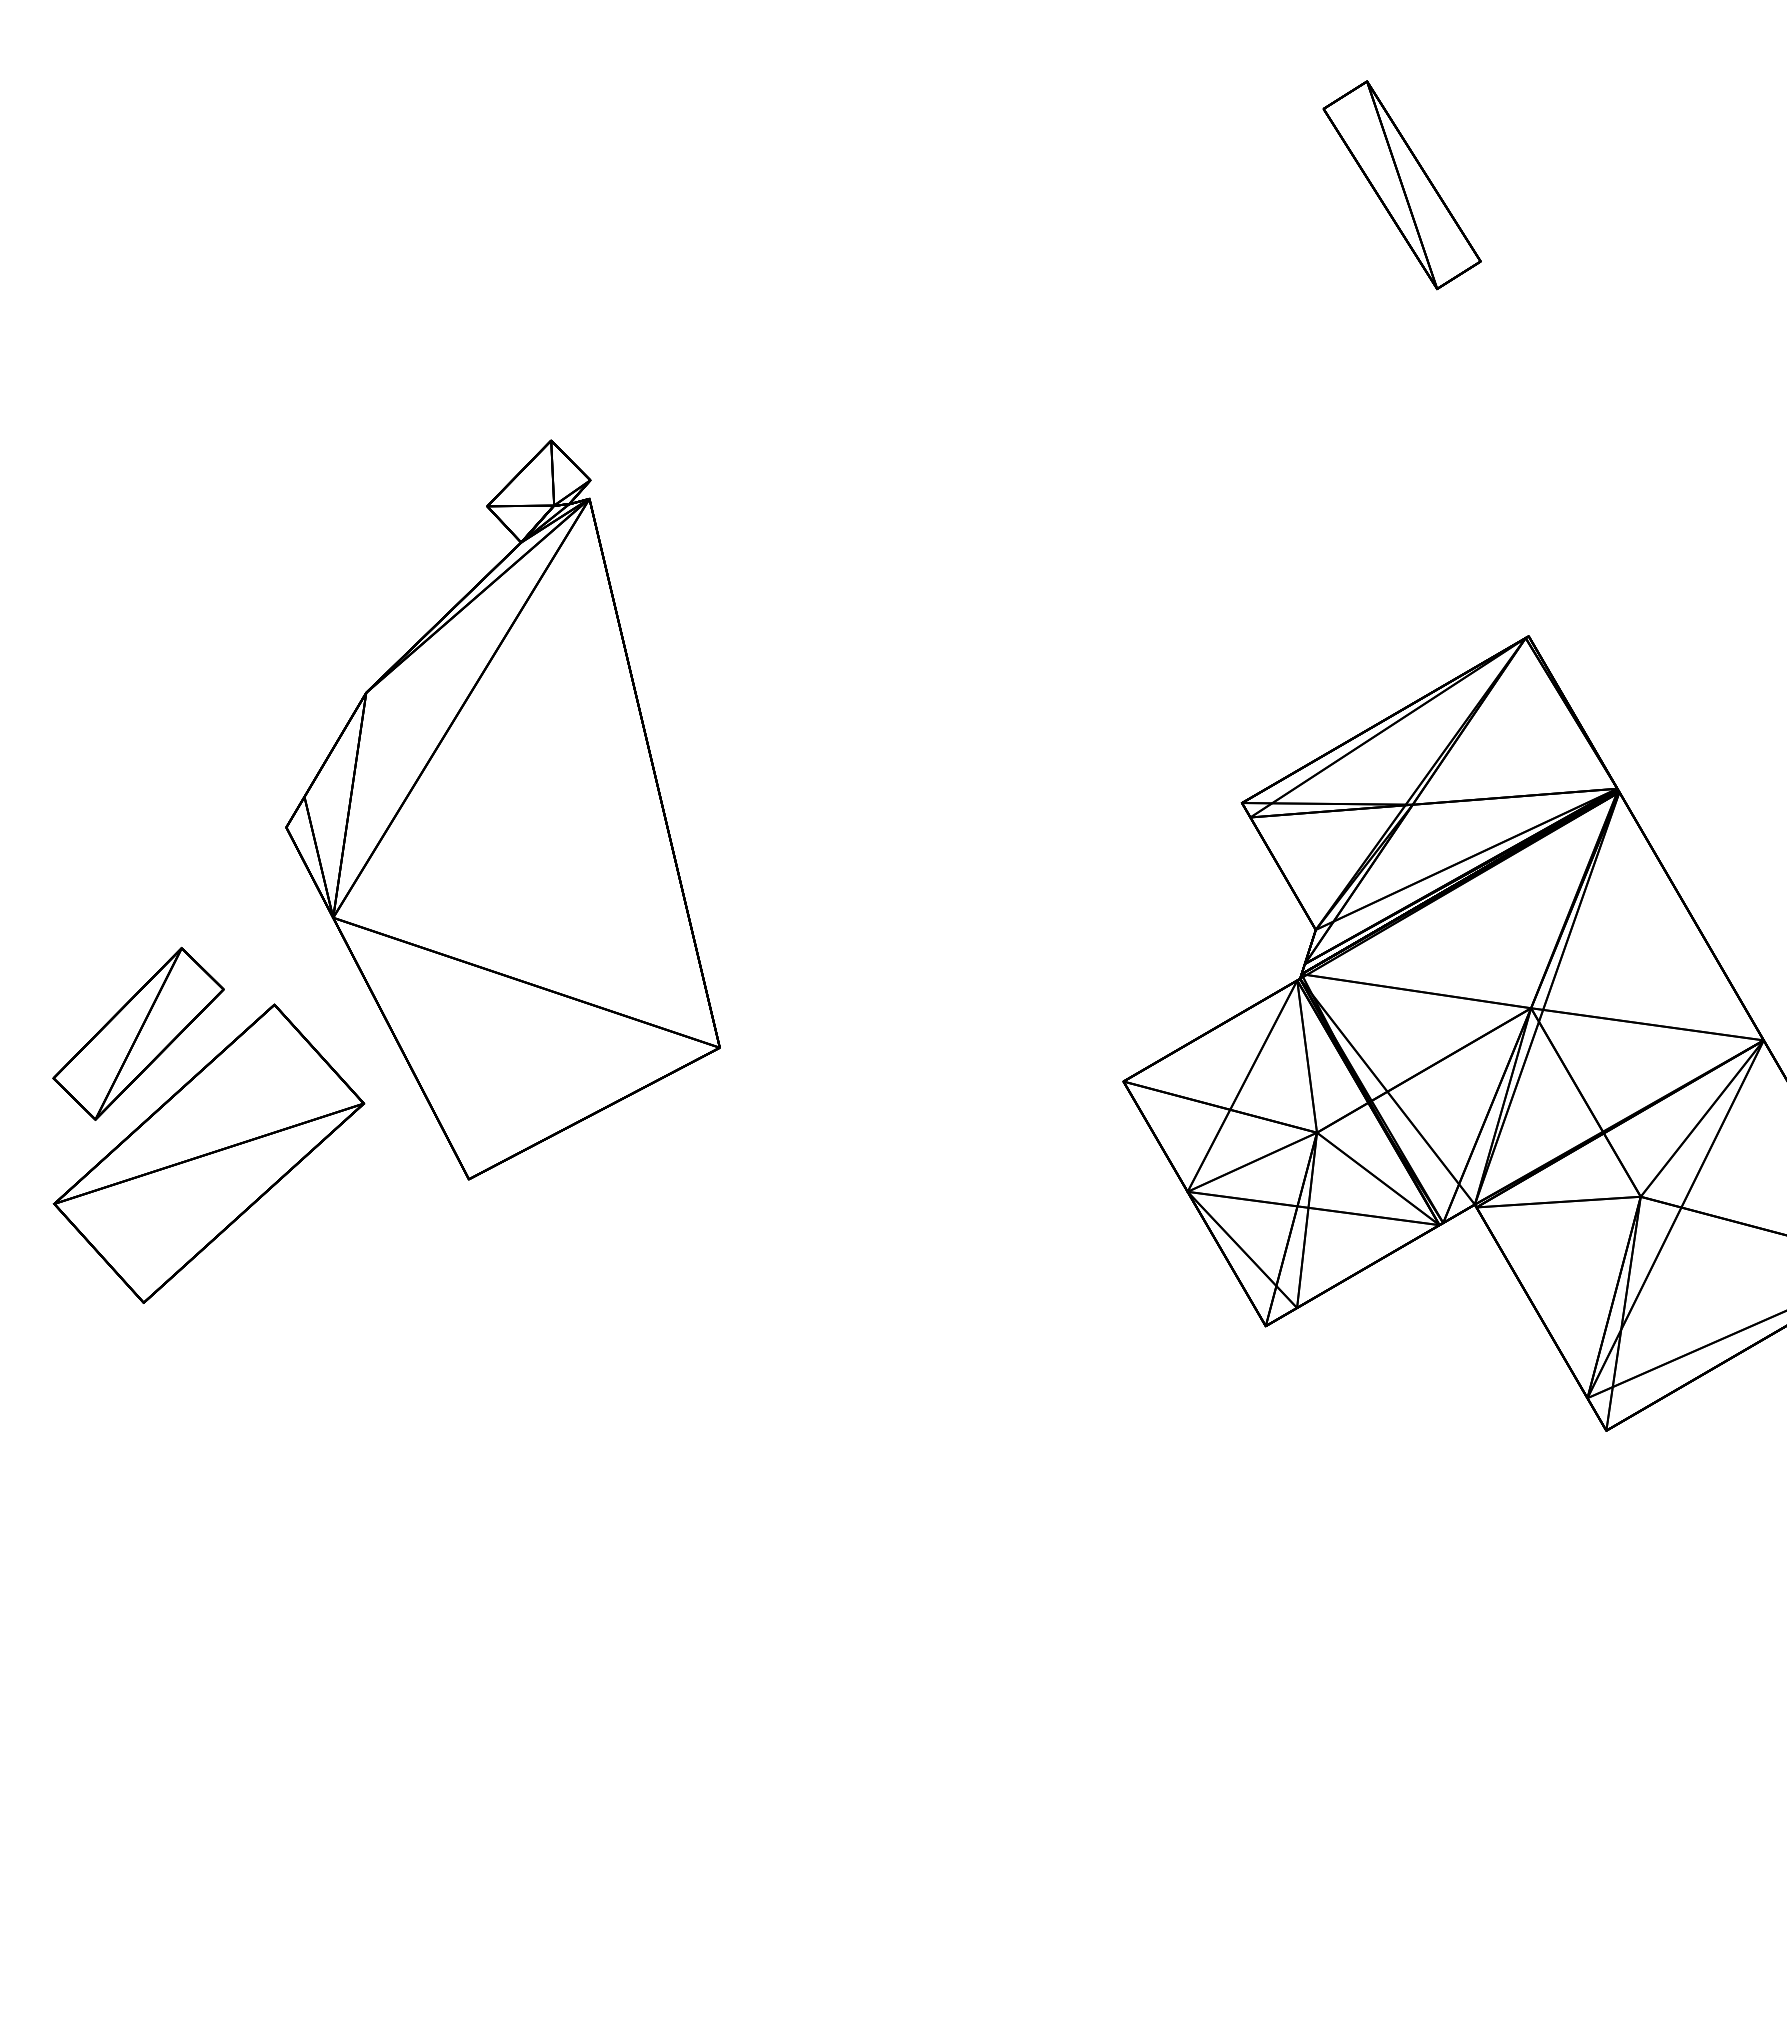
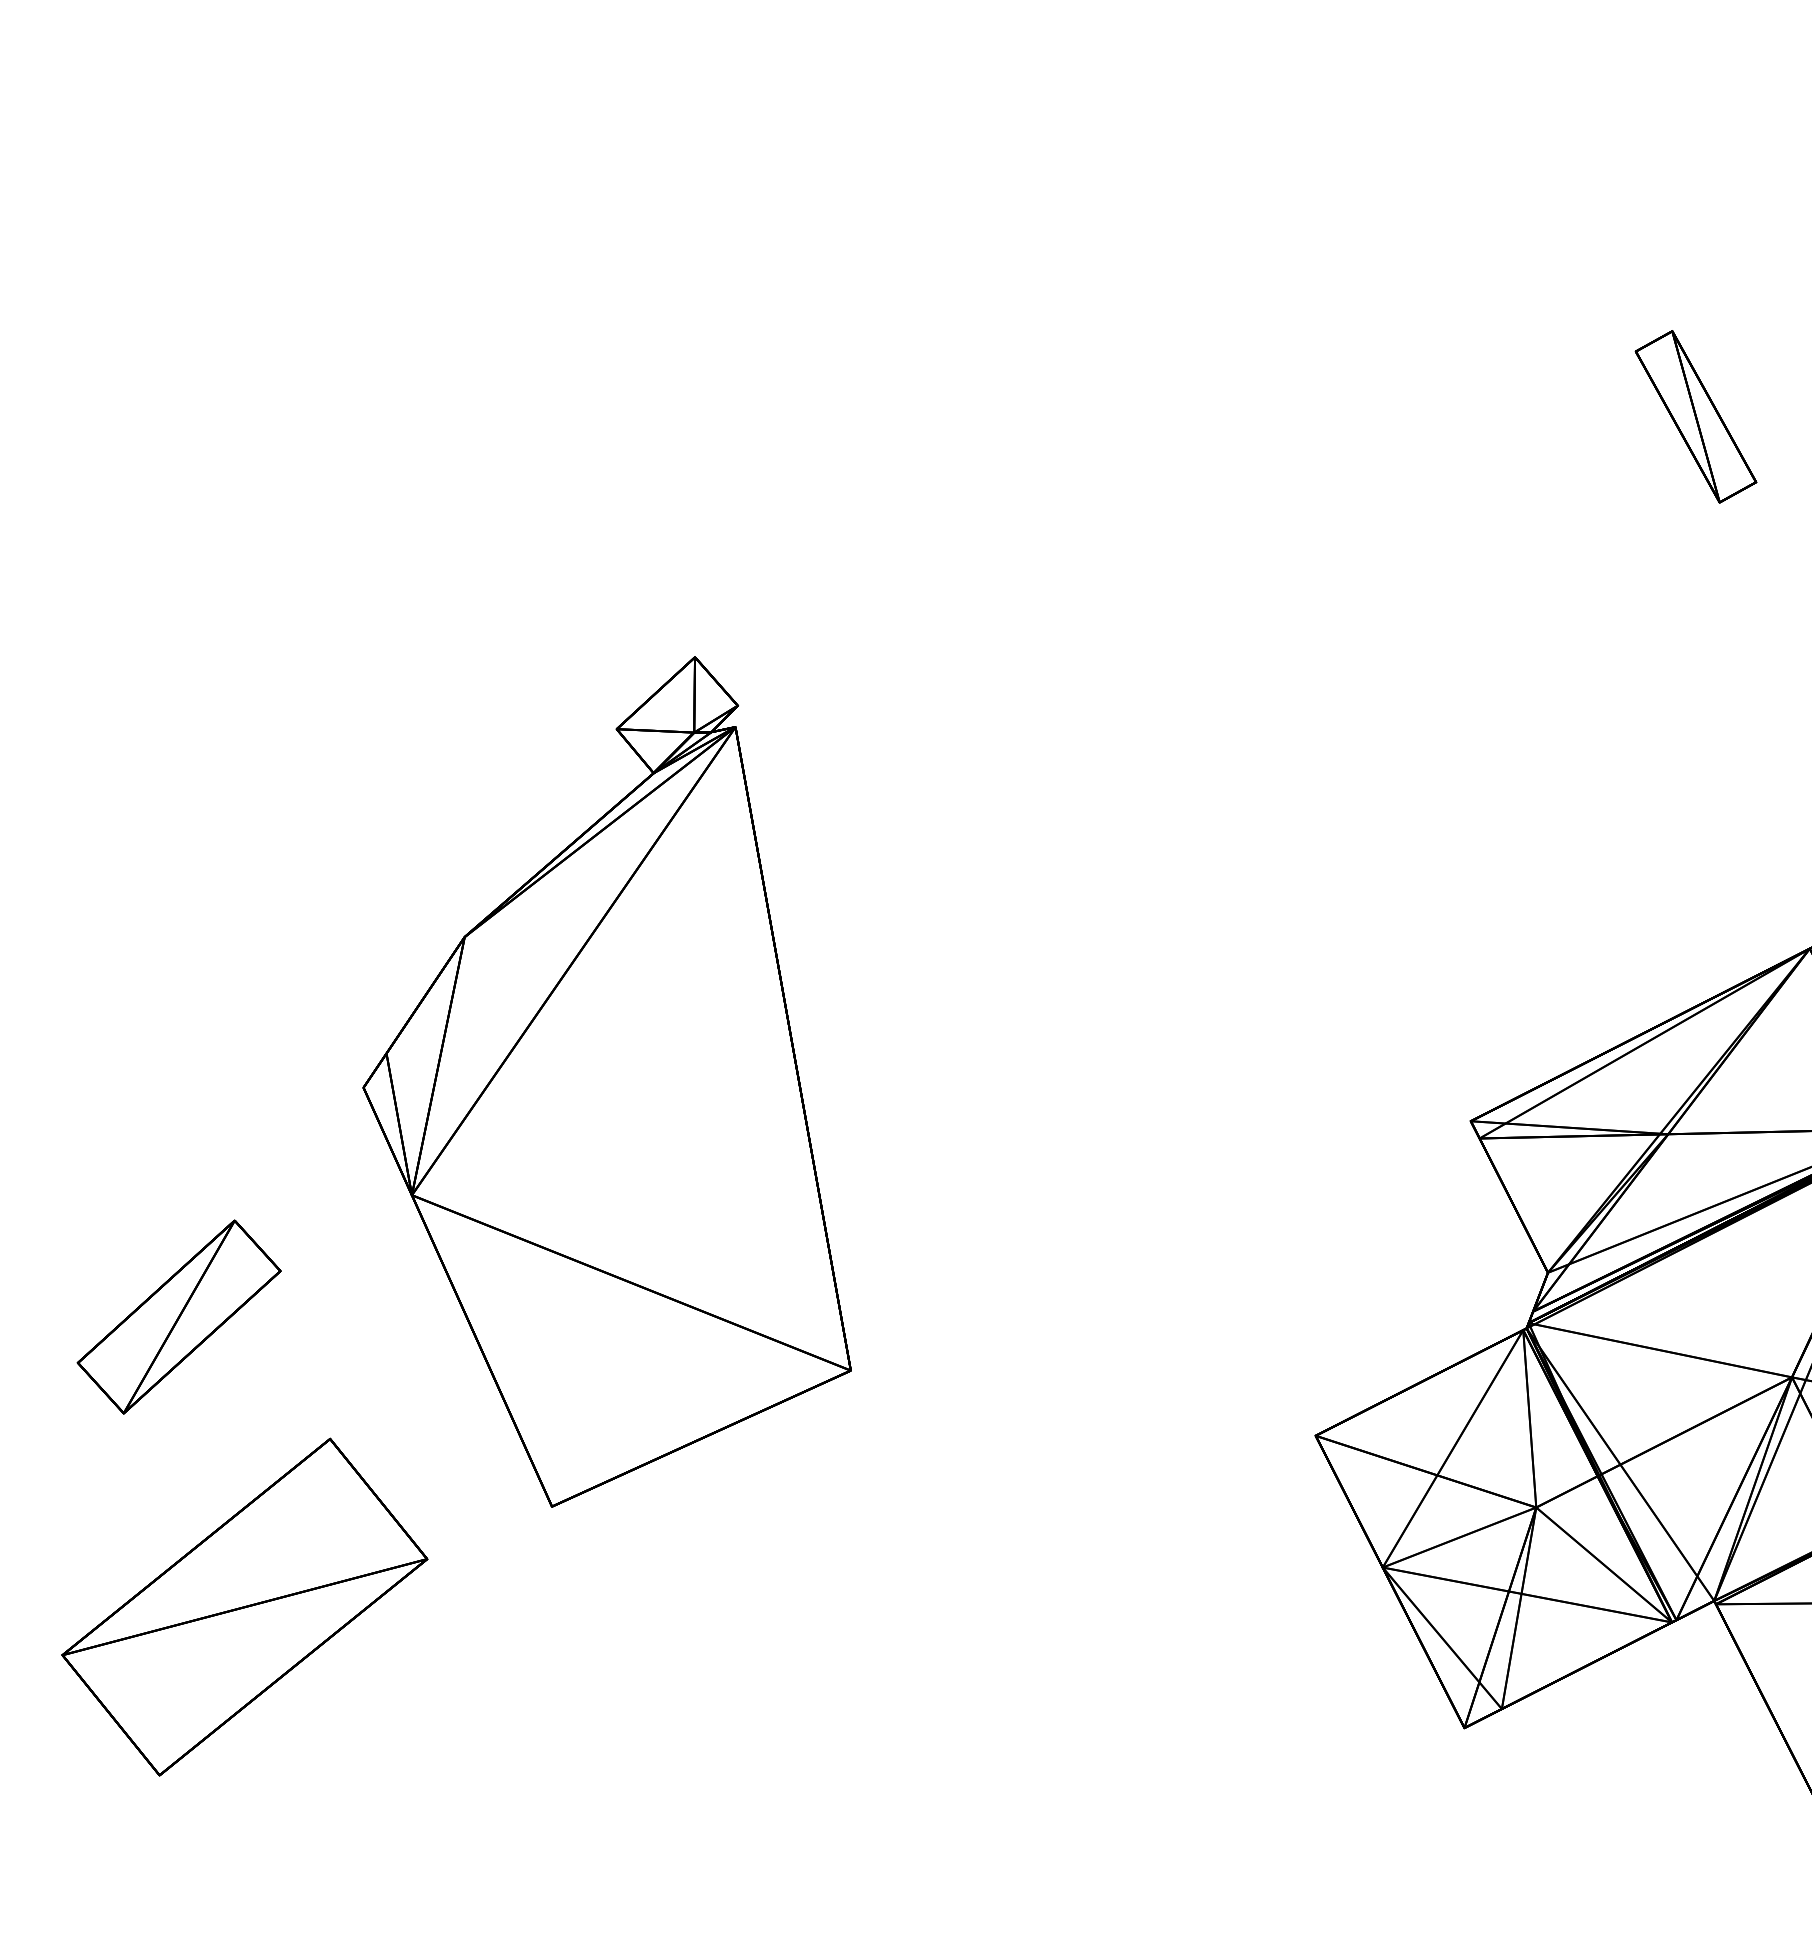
part: (1401, 185) -> (1695, 417), size x0.7
part: (208, 1153) -> (244, 1606), moved

